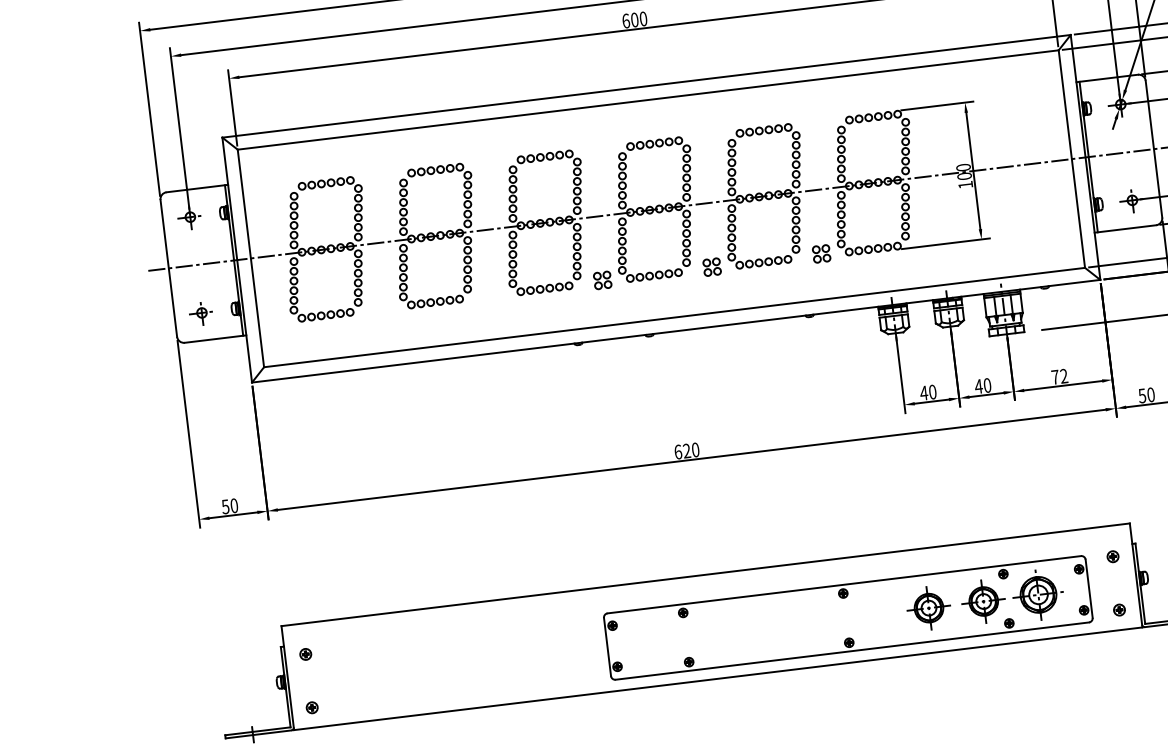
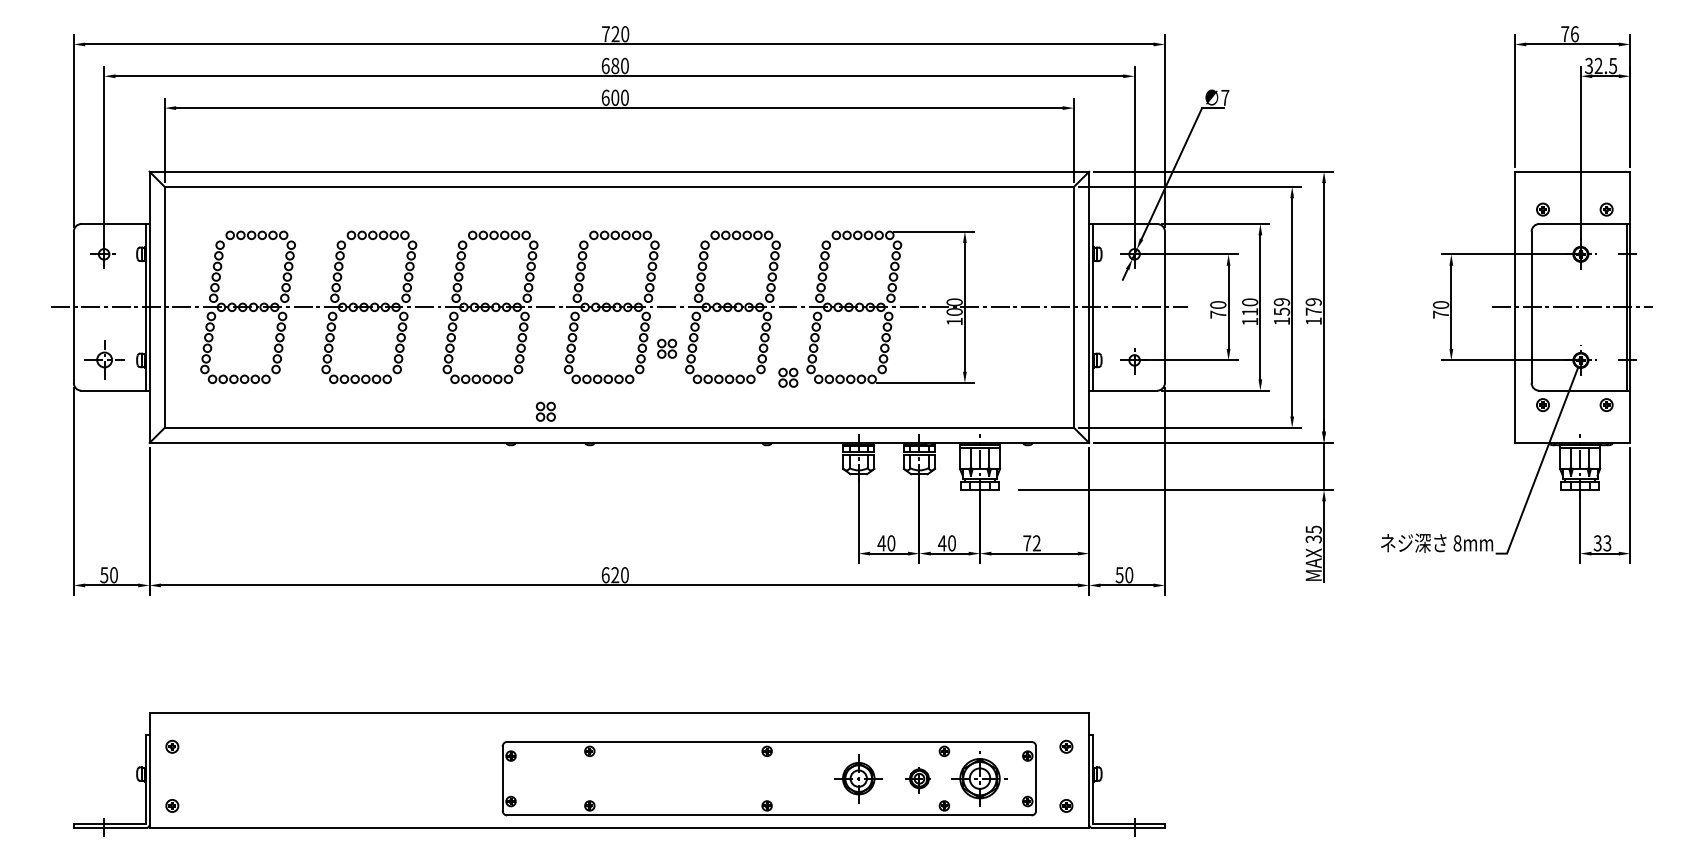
part: (712, 266) -> (667, 348), moved
part: (602, 280) -> (545, 411), moved
part: (200, 314) -> (102, 361), size x1.4
part: (983, 601) -> (919, 778), size x0.6

